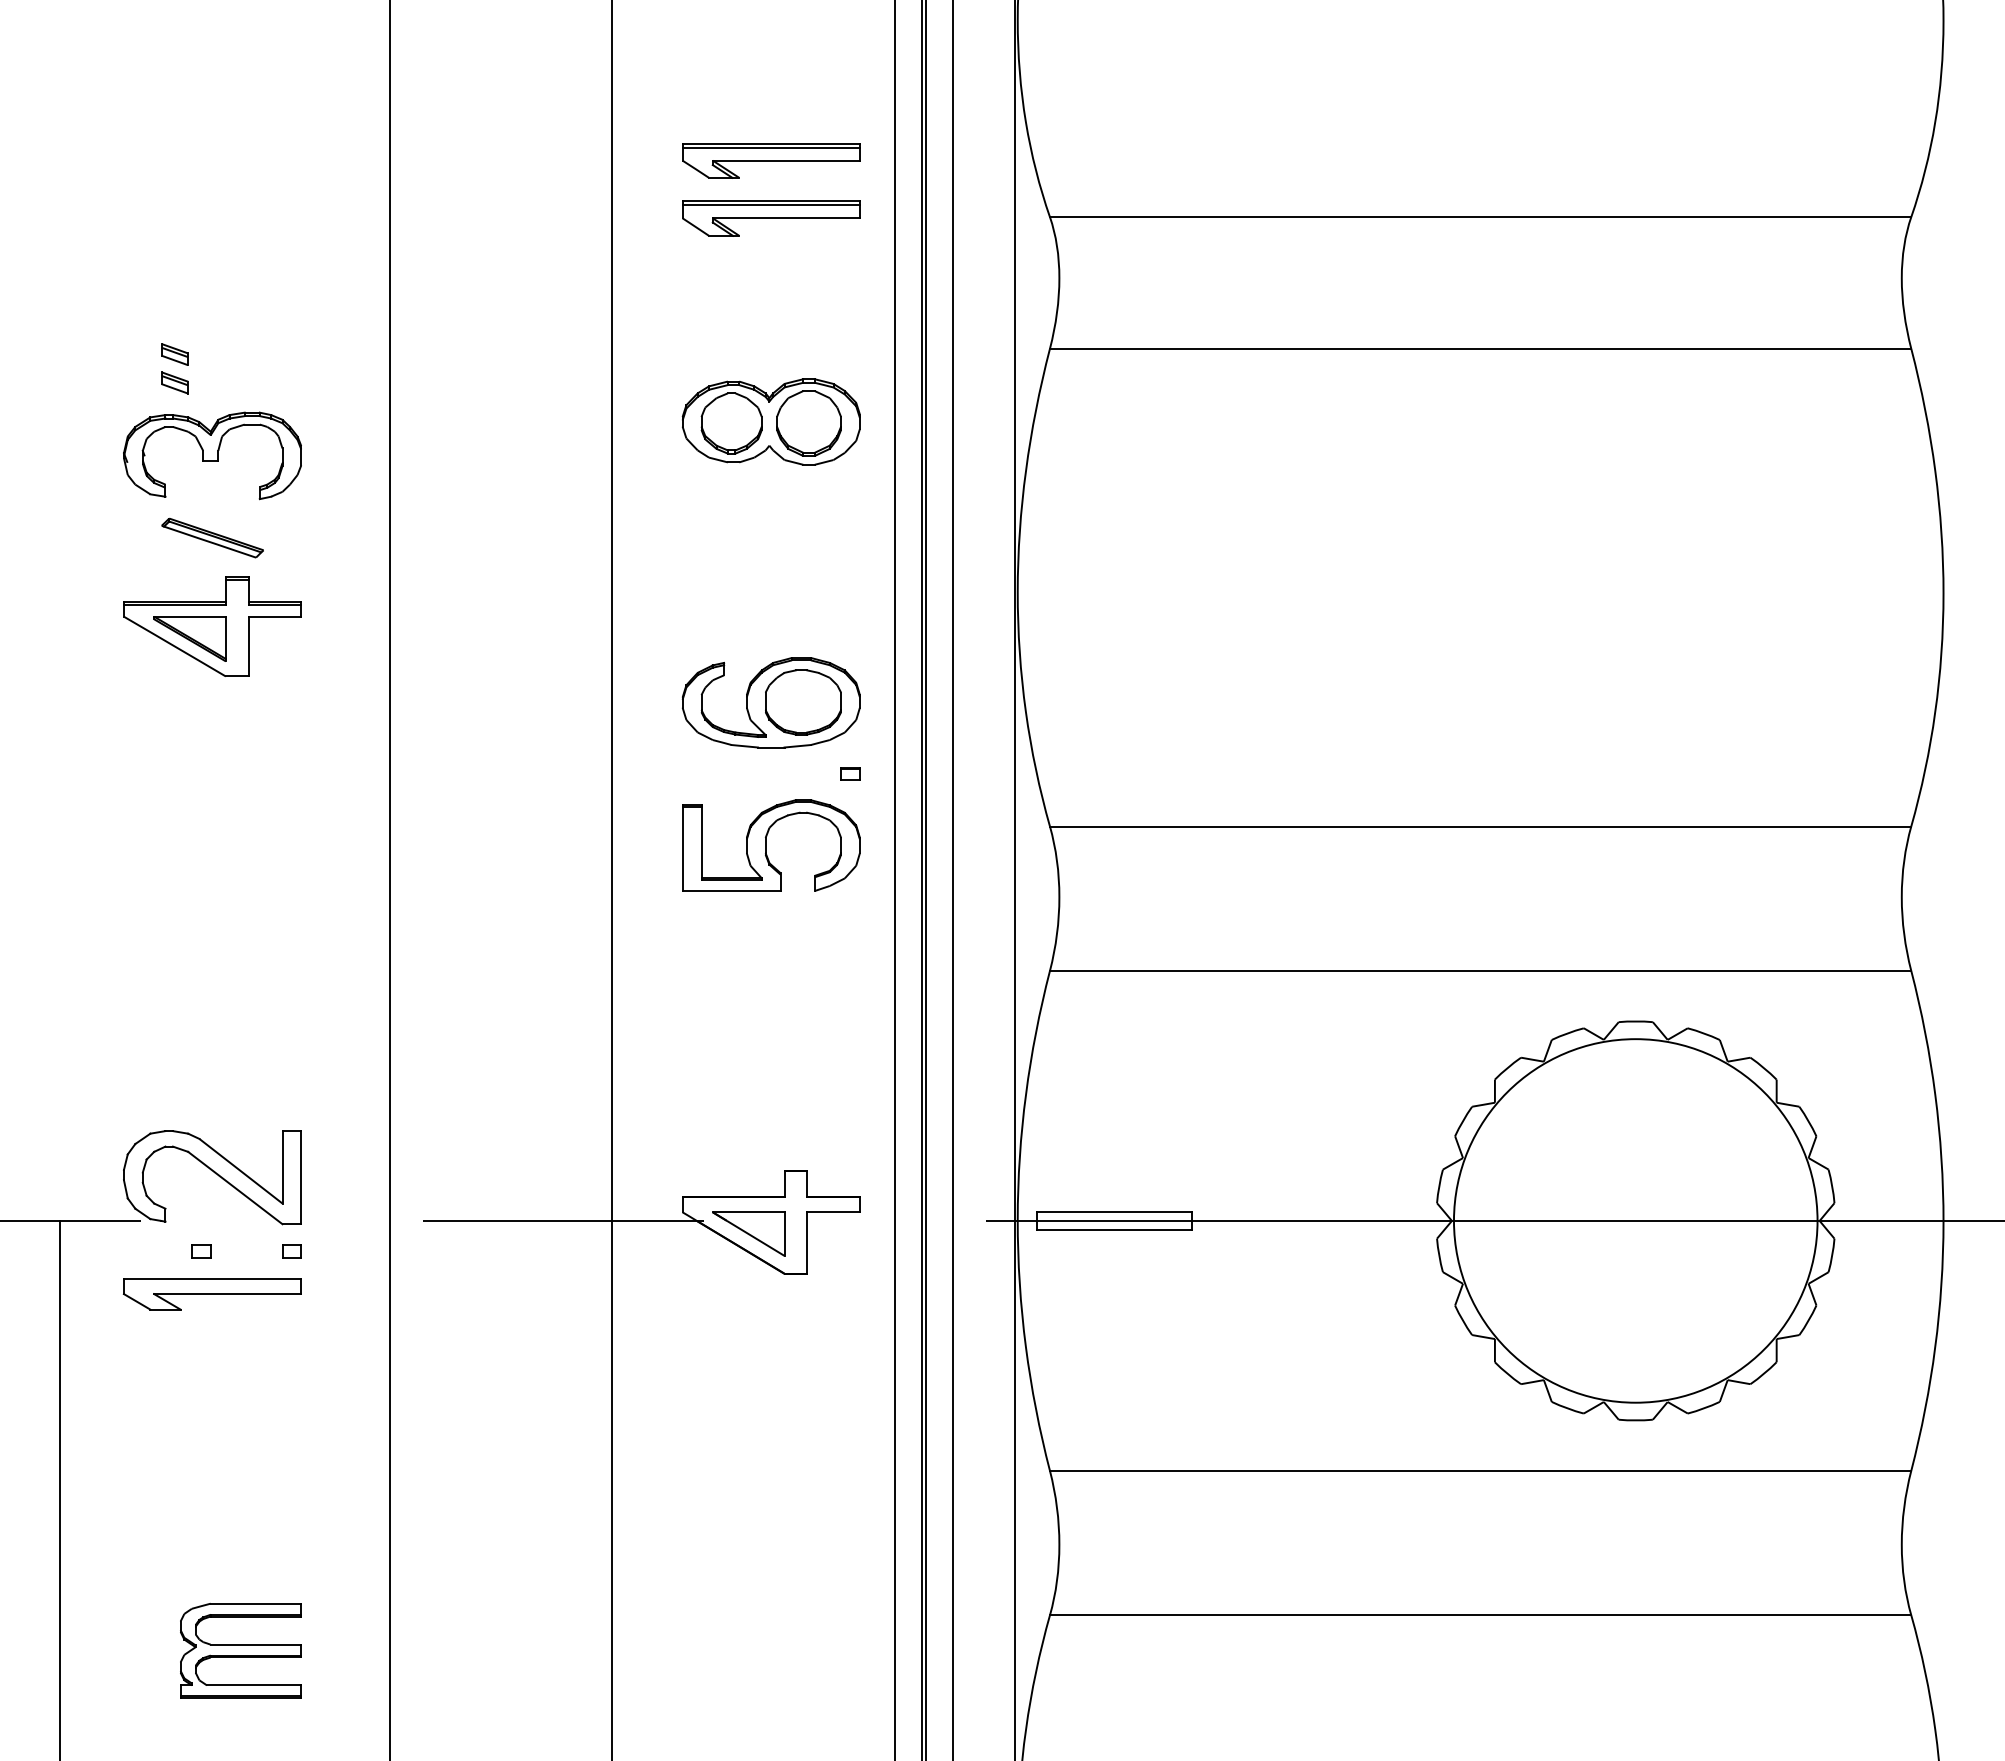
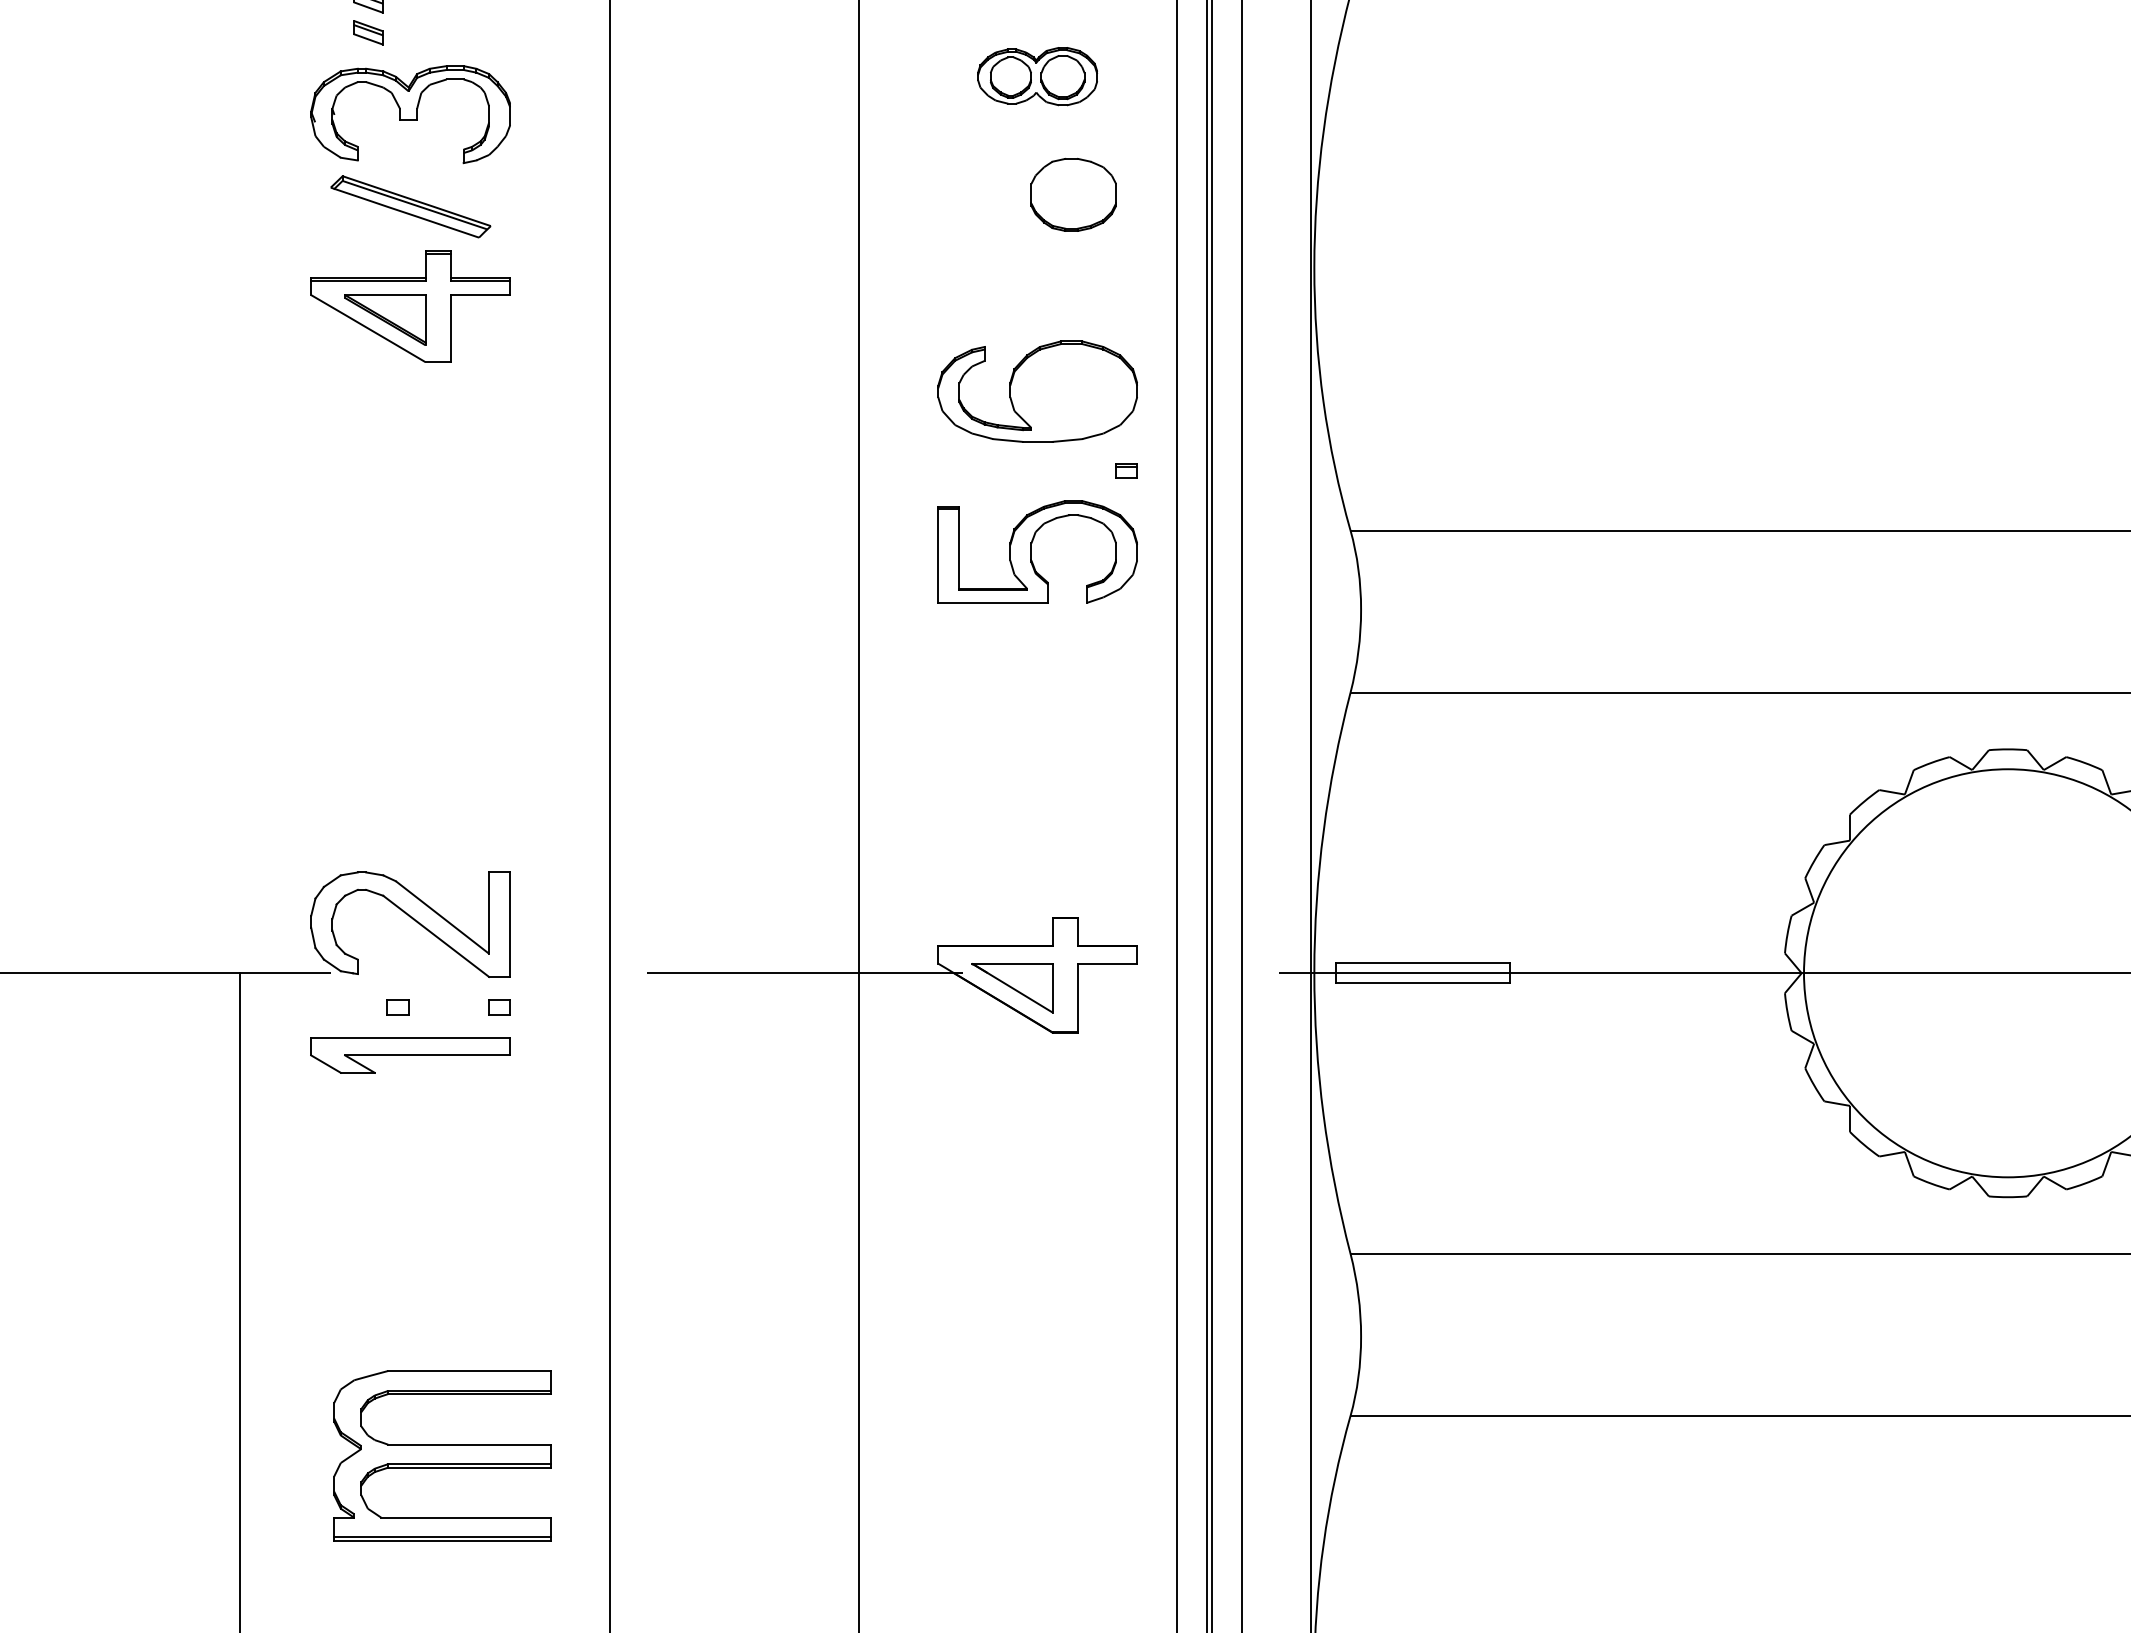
part: (770, 421) -> (1036, 76), size x0.6
part: (212, 537) -> (410, 206), size x1.4
part: (803, 702) -> (1073, 194), moved
part: (240, 1650) -> (441, 1455), size x1.6

